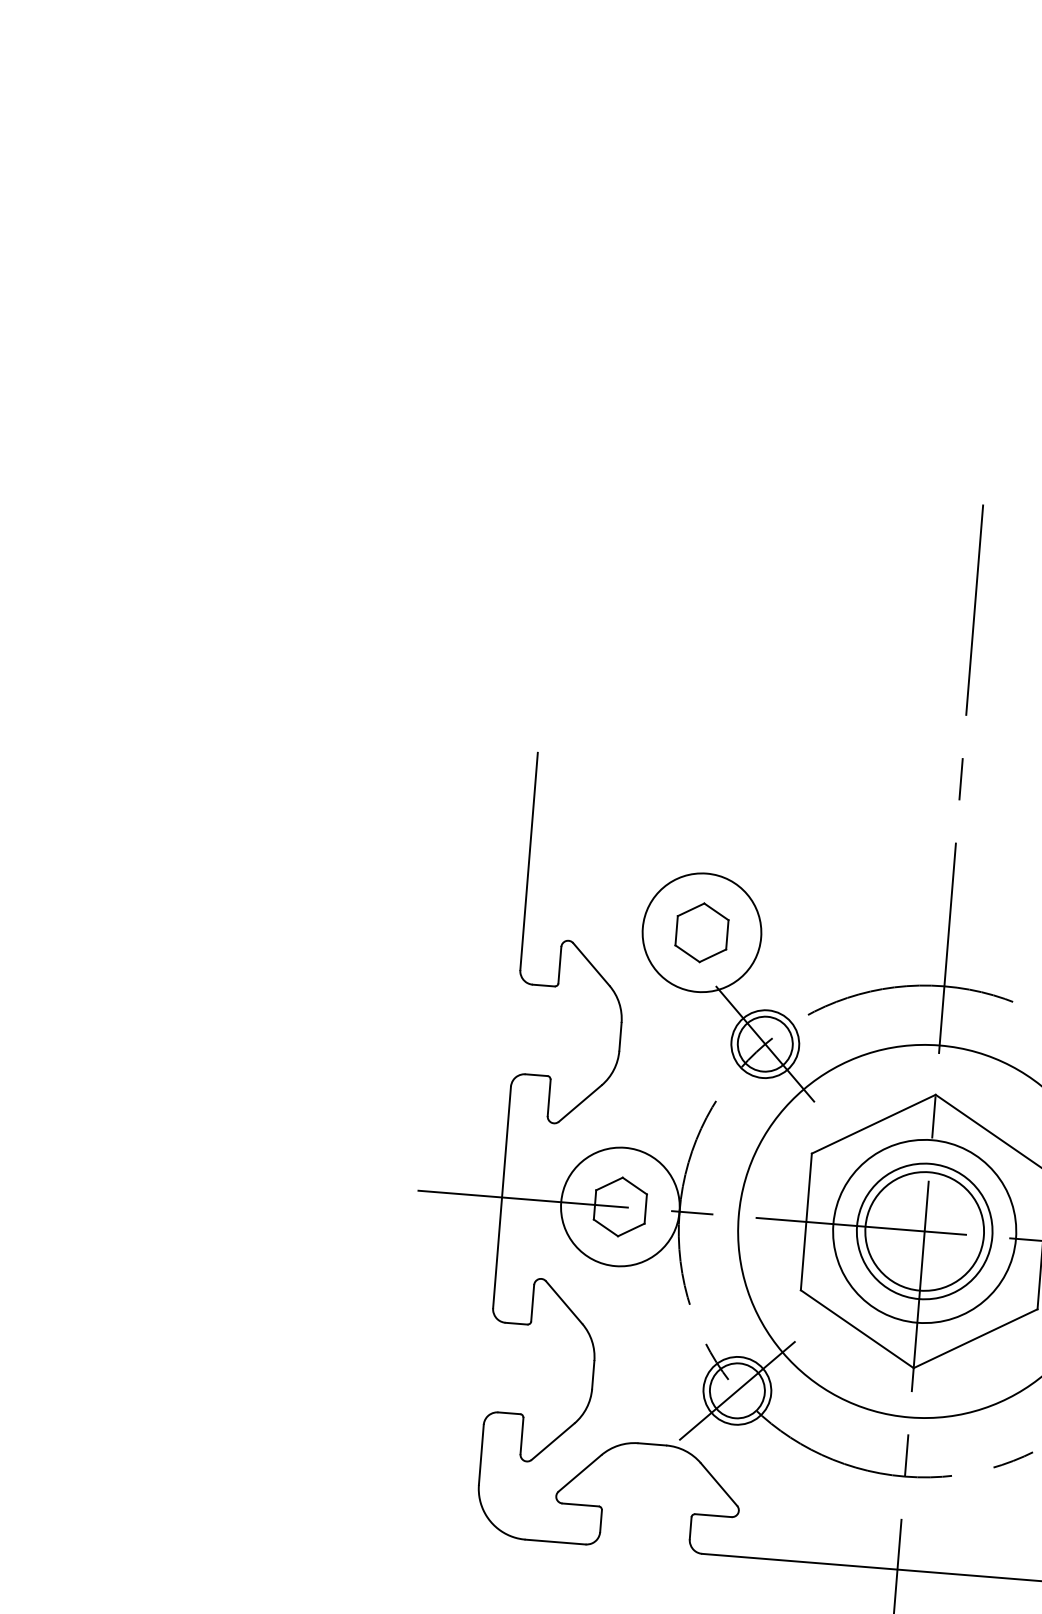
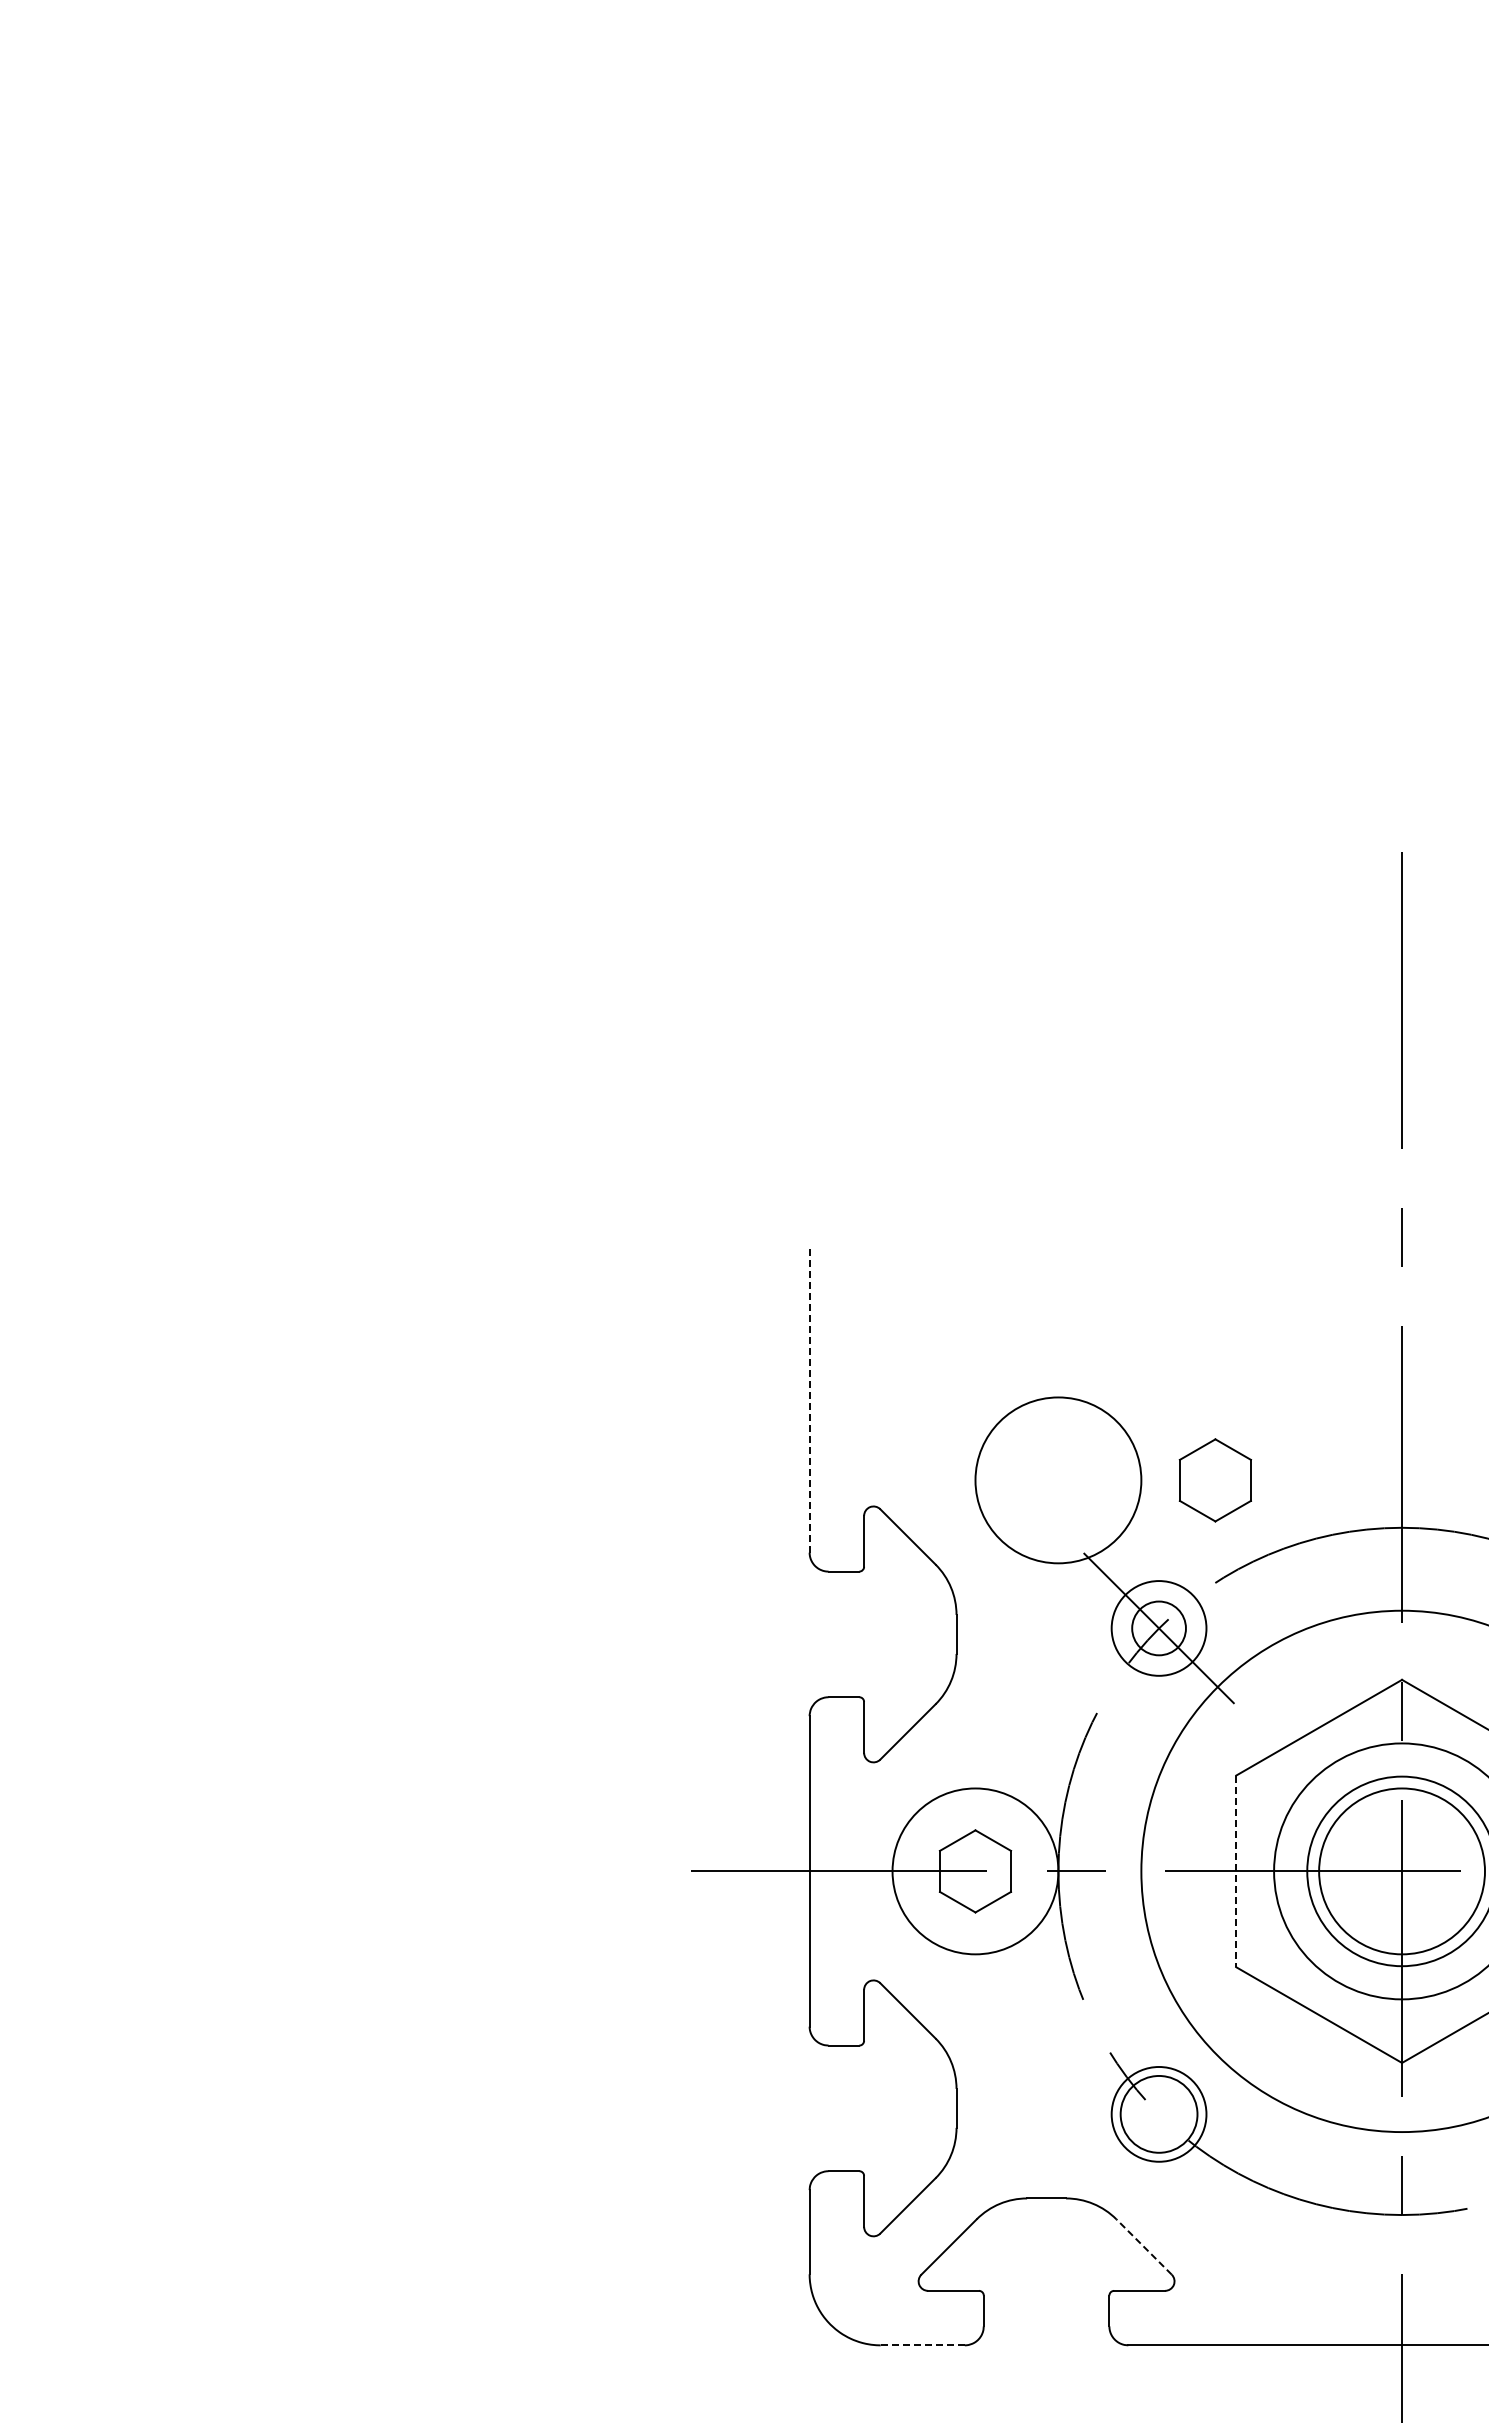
line: (529, 860) -> (809, 1399), solid -> dashed
part: (701, 932) -> (1214, 1480), moved
circle: (764, 1044) -> (1158, 1628), size x0.7
line: (806, 1222) -> (1236, 1871), solid -> dashed
line: (737, 1390) -> (1158, 2113), removed
line: (718, 1484) -> (1143, 2246), solid -> dashed
line: (555, 1542) -> (922, 2345), solid -> dashed

